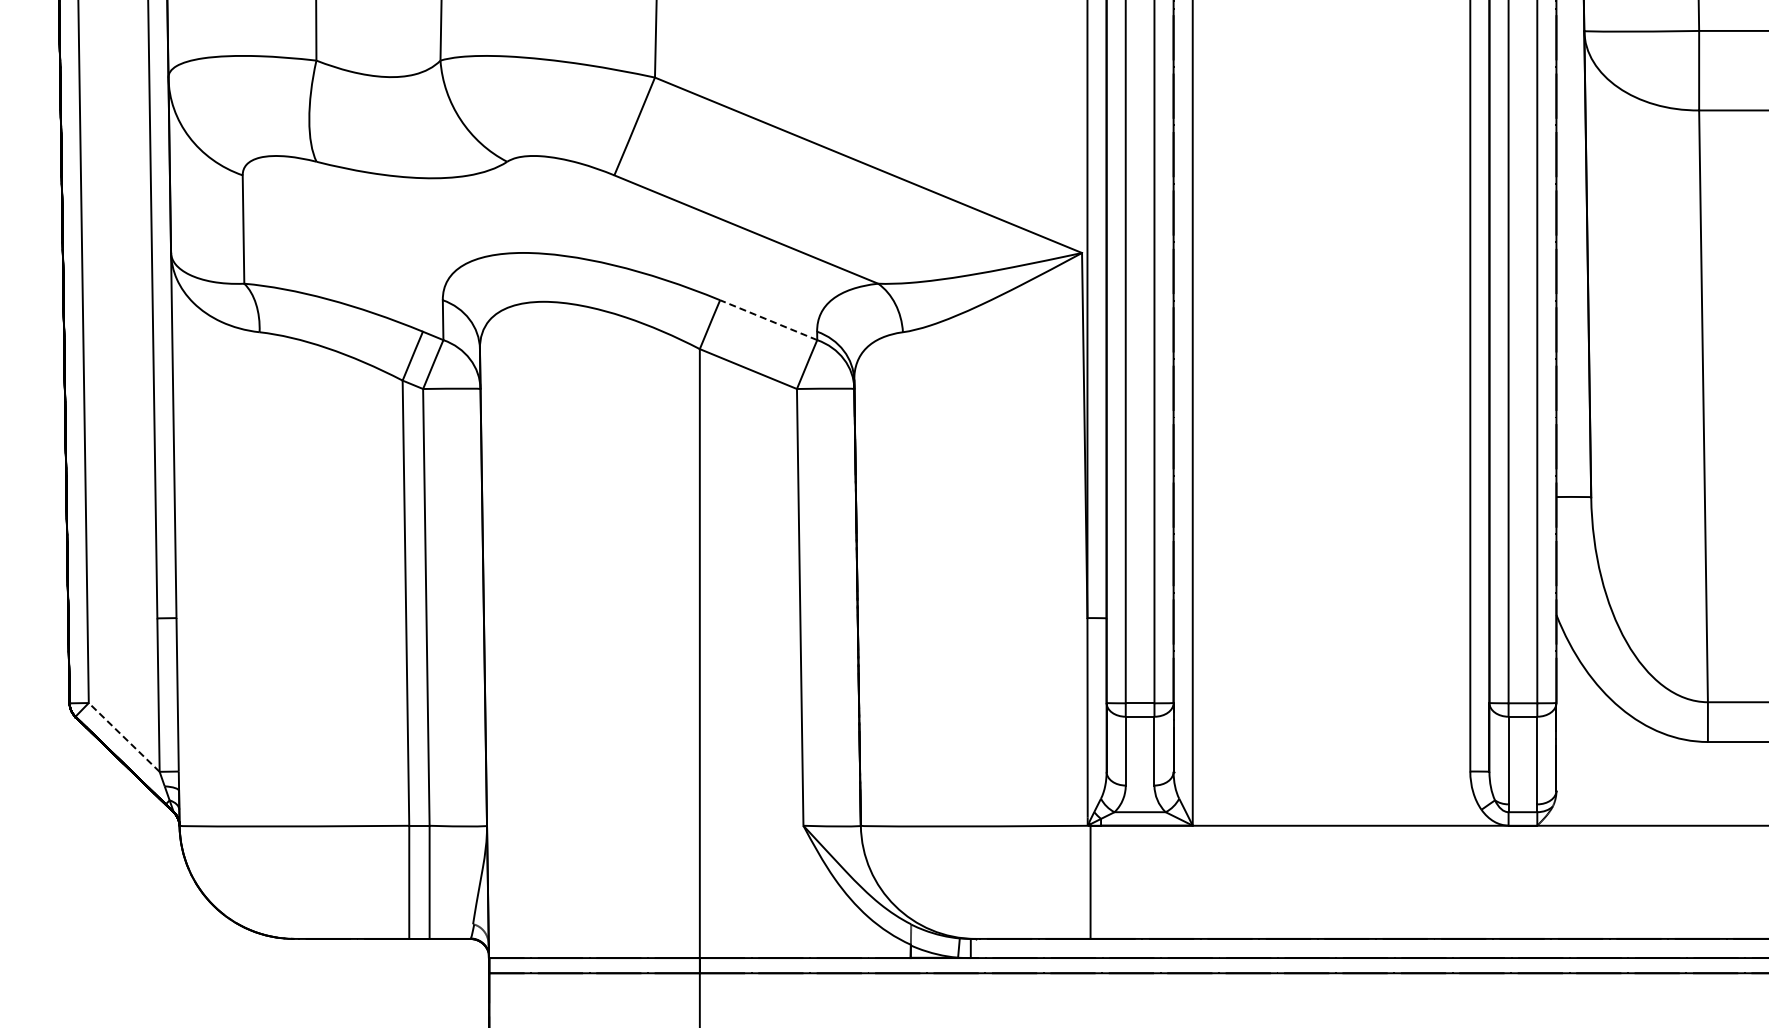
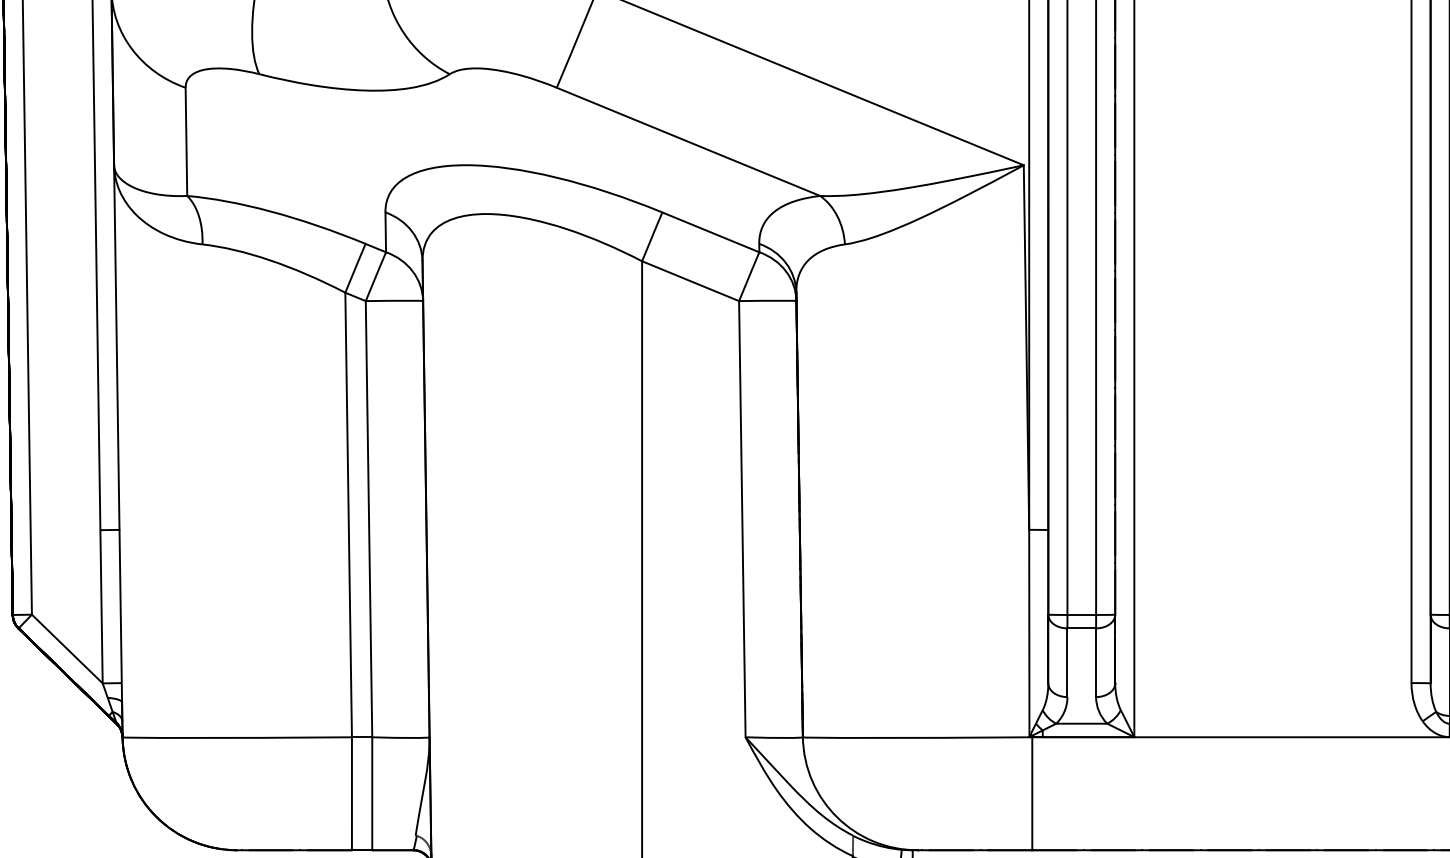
line: (768, 319) -> (710, 231), dashed -> solid
line: (123, 737) -> (66, 649), dashed -> solid

